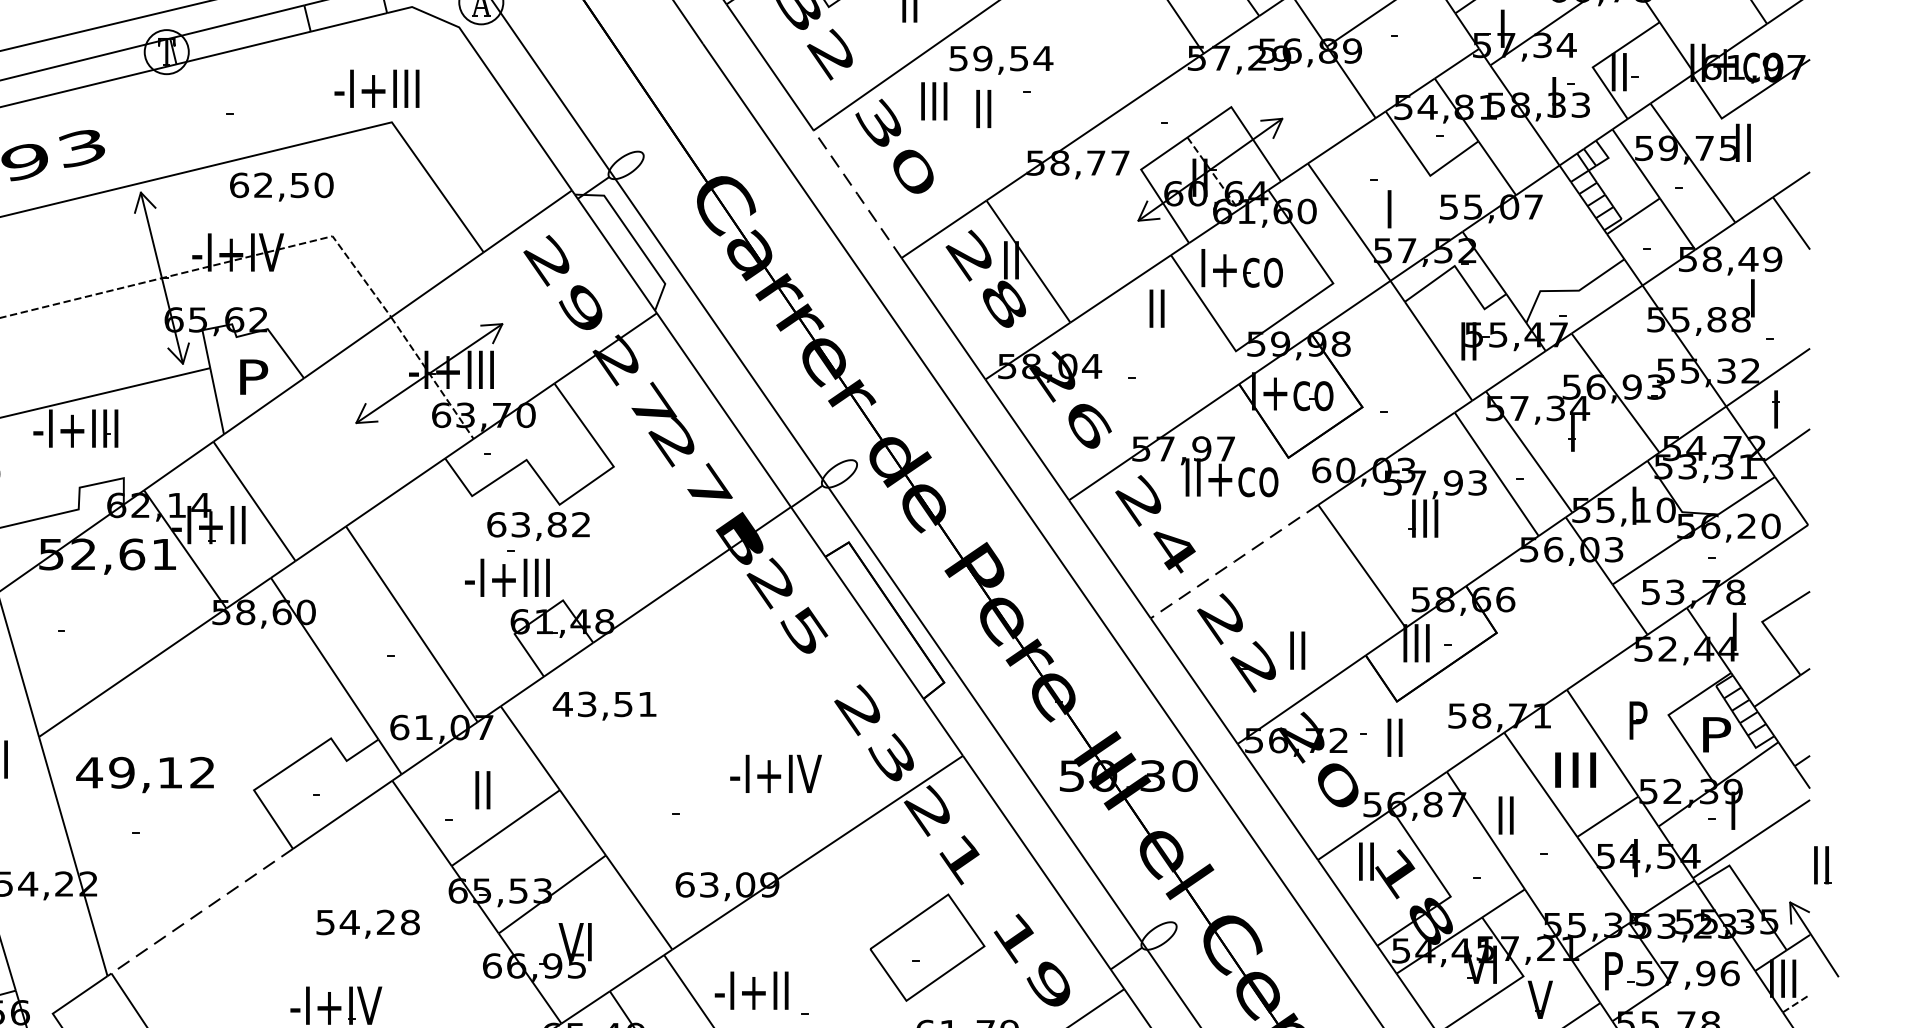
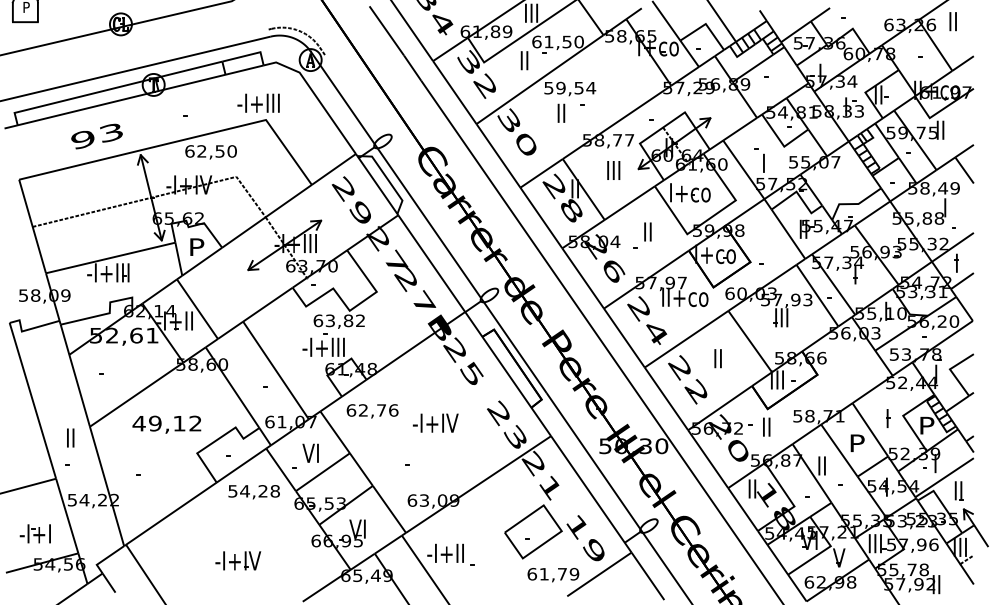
text: (933, 101) -> (613, 170), moved
line: (857, 193) -> (498, 155), dashed -> solid
text: (1156, 307) -> (647, 231), moved
line: (1234, 562) -> (686, 339), dashed -> solid
text: (1296, 650) -> (717, 358), moved
text: (605, 704) -> (372, 410), 43,51 -> 62,76
text: (1637, 720) -> (887, 418), P -> I
text: (1574, 770) -> (856, 443), III -> P
text: (775, 772) -> (435, 422), moved
text: (144, 774) -> (166, 424), moved
text: (480, 788) -> (310, 452), II -> VI
part: (1821, 864) -> (958, 490), moved
line: (202, 910) -> (171, 513), dashed -> solid
text: (366, 924) -> (253, 492), moved
text: (1611, 970) -> (874, 543), P -> III

